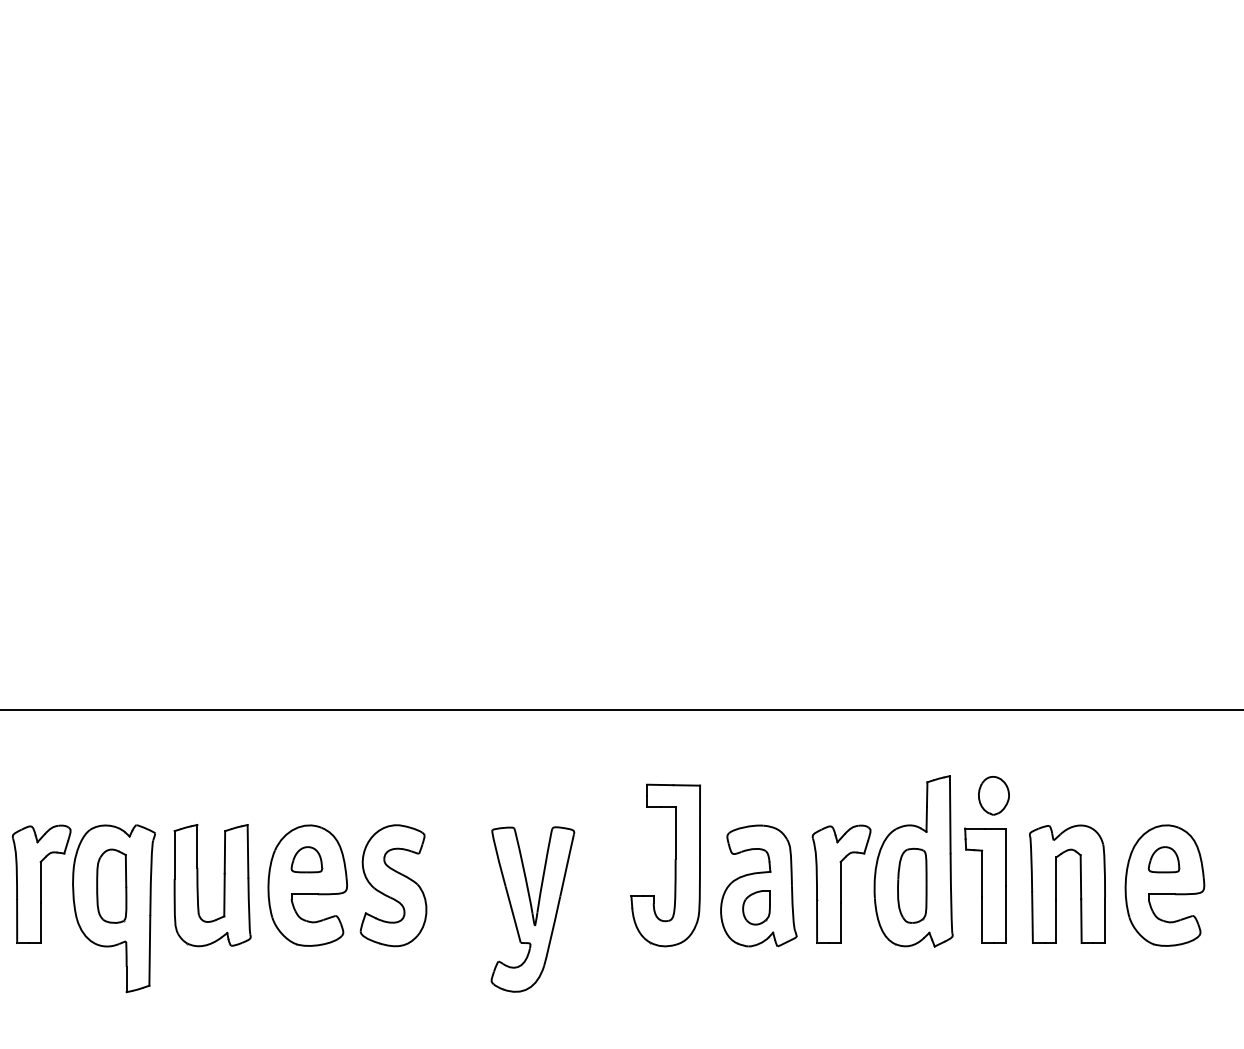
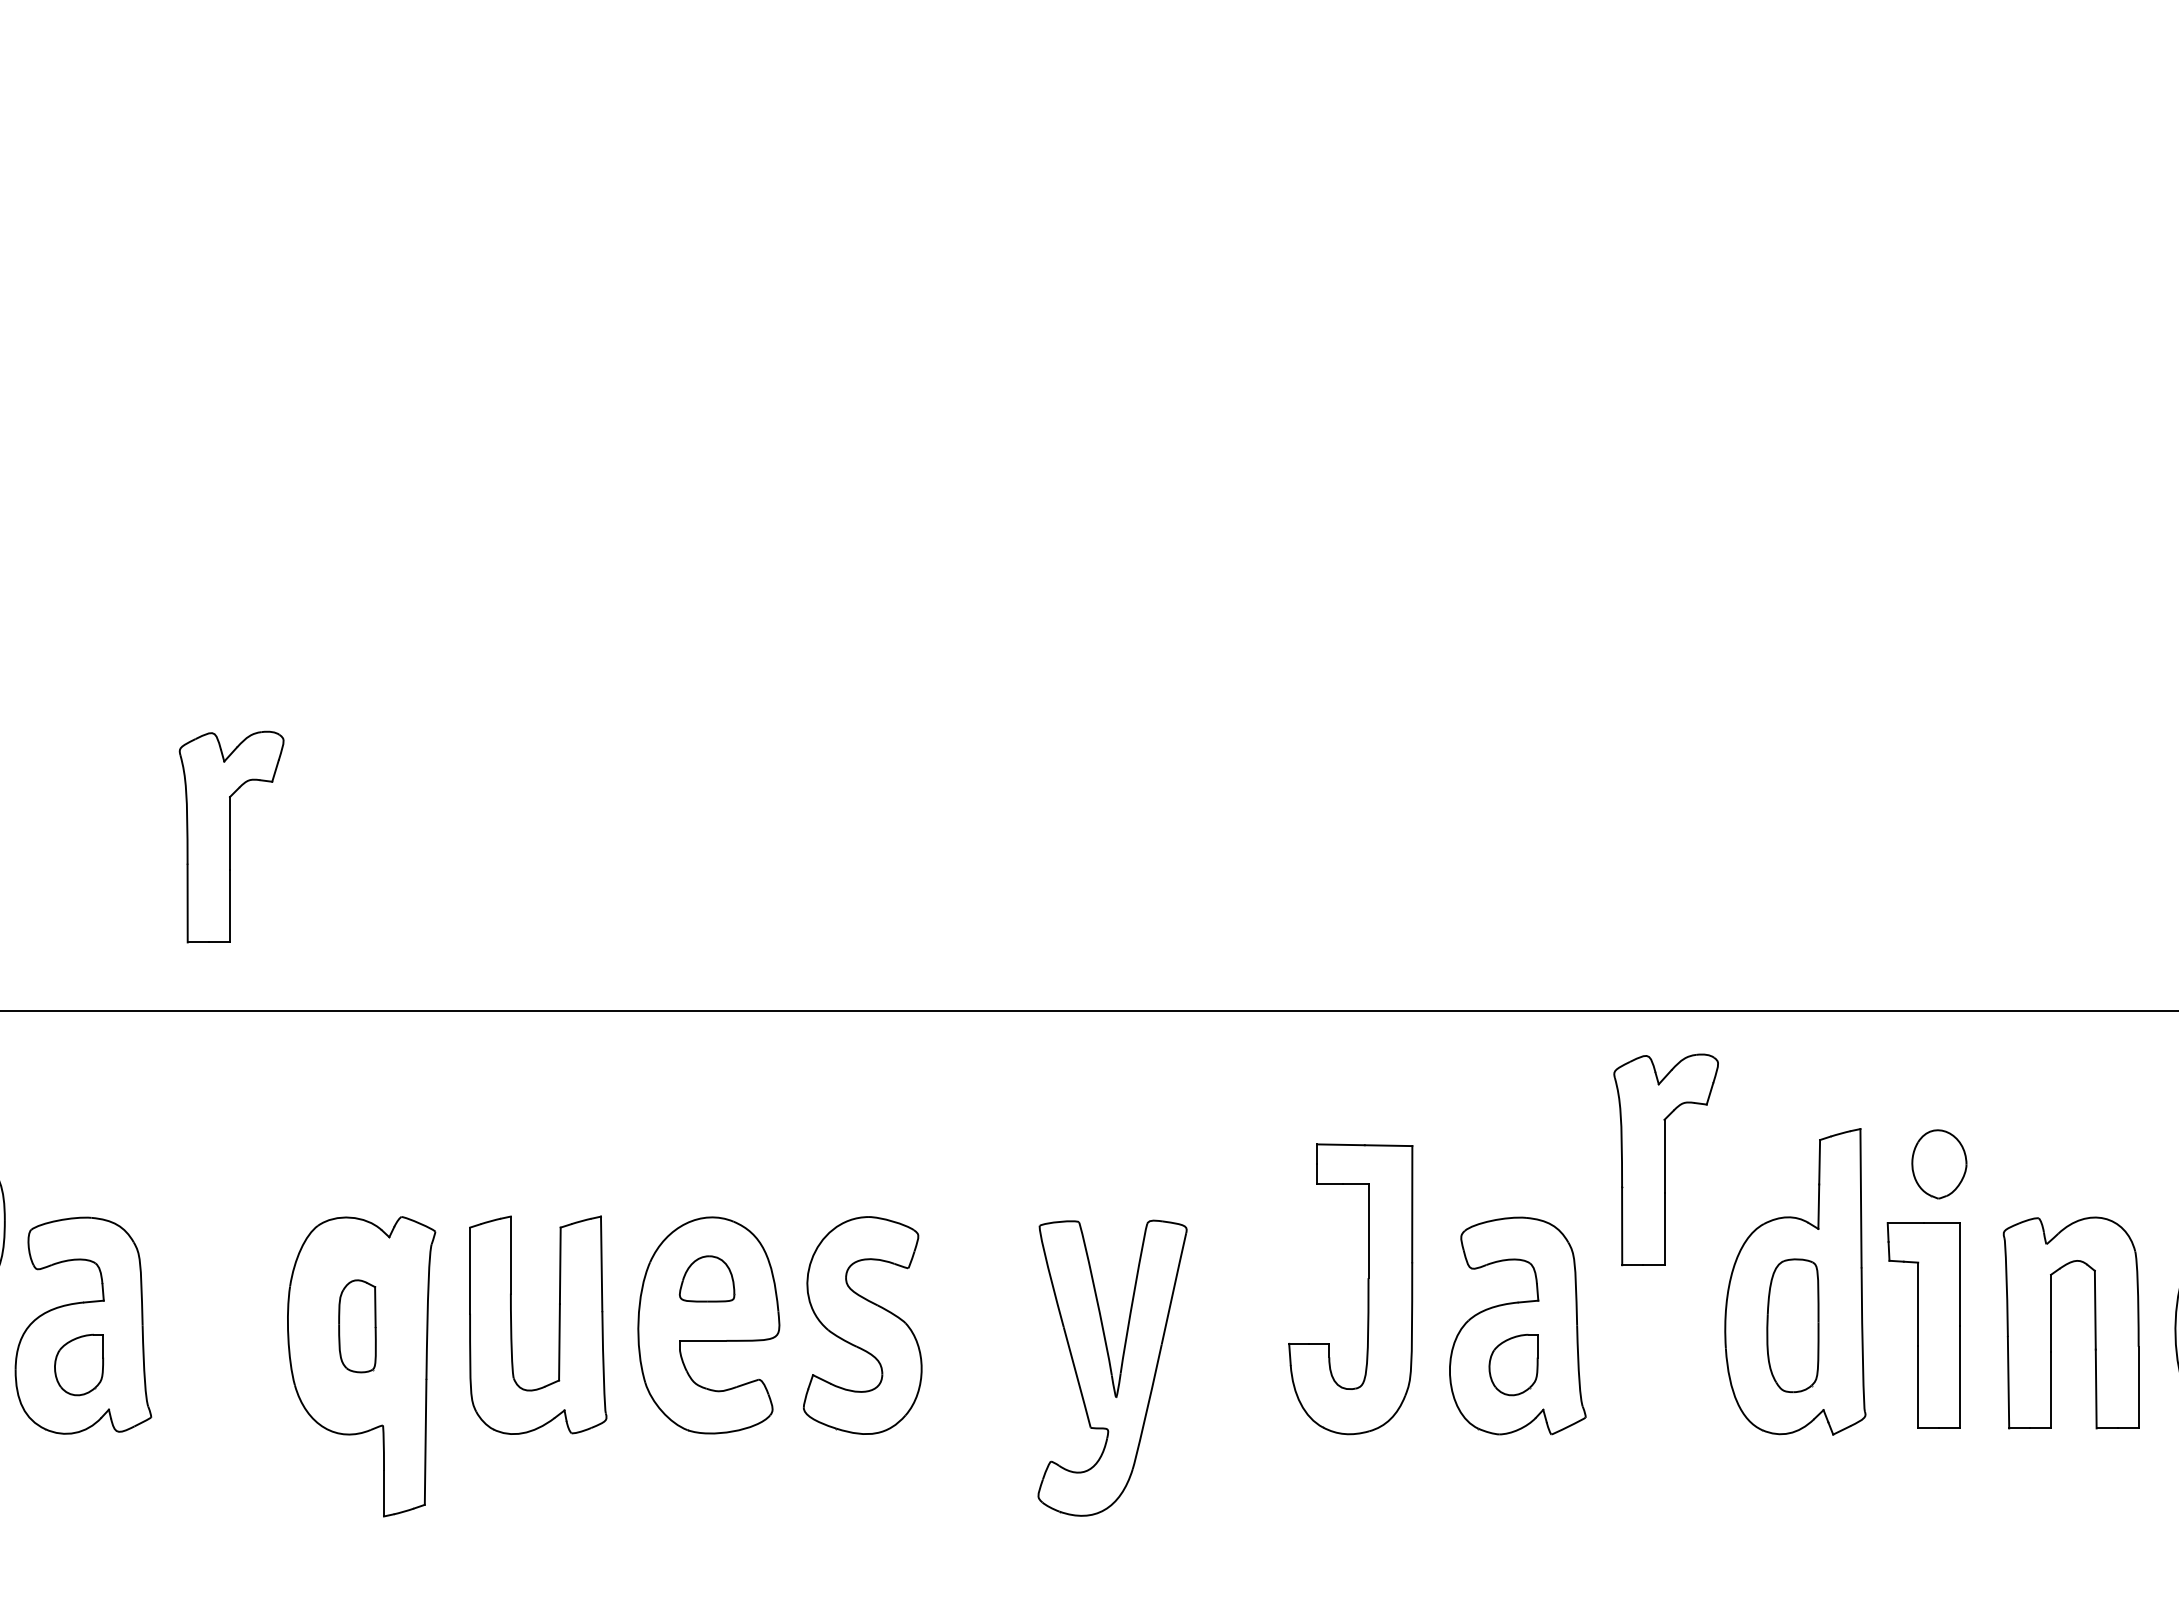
part: (41, 883) -> (231, 835), moved
part: (841, 883) -> (1665, 1158), moved
part: (111, 885) -> (356, 1325), size x0.7

